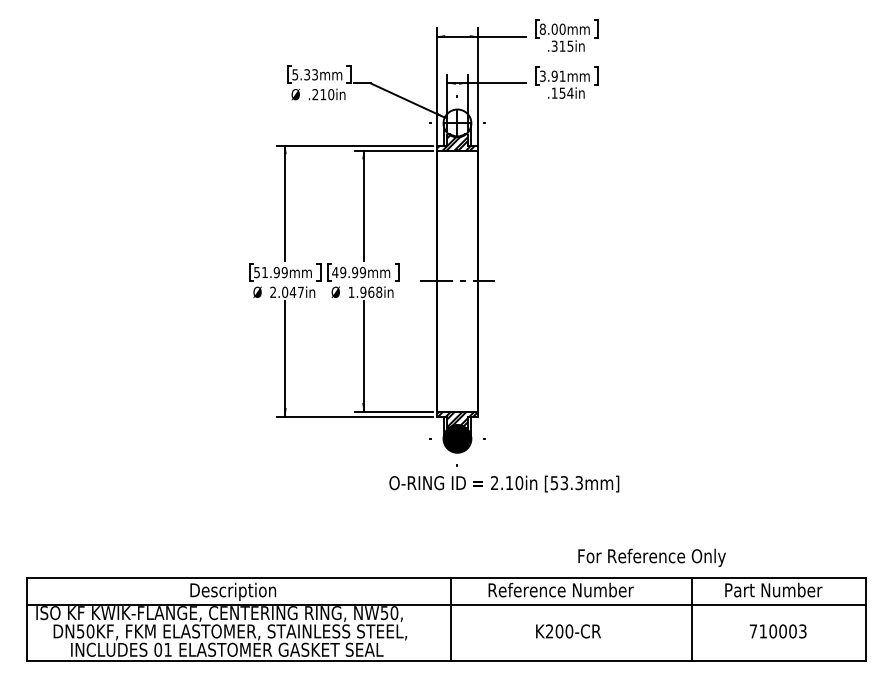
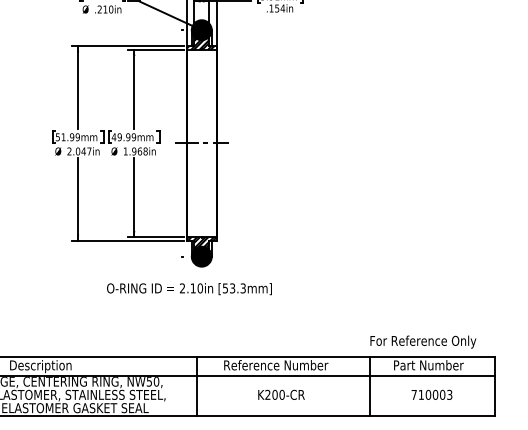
fill: (457, 123) -> (201, 30), added
text: (504, 483) -> (189, 288), moved
text: (651, 557) -> (422, 341), moved

